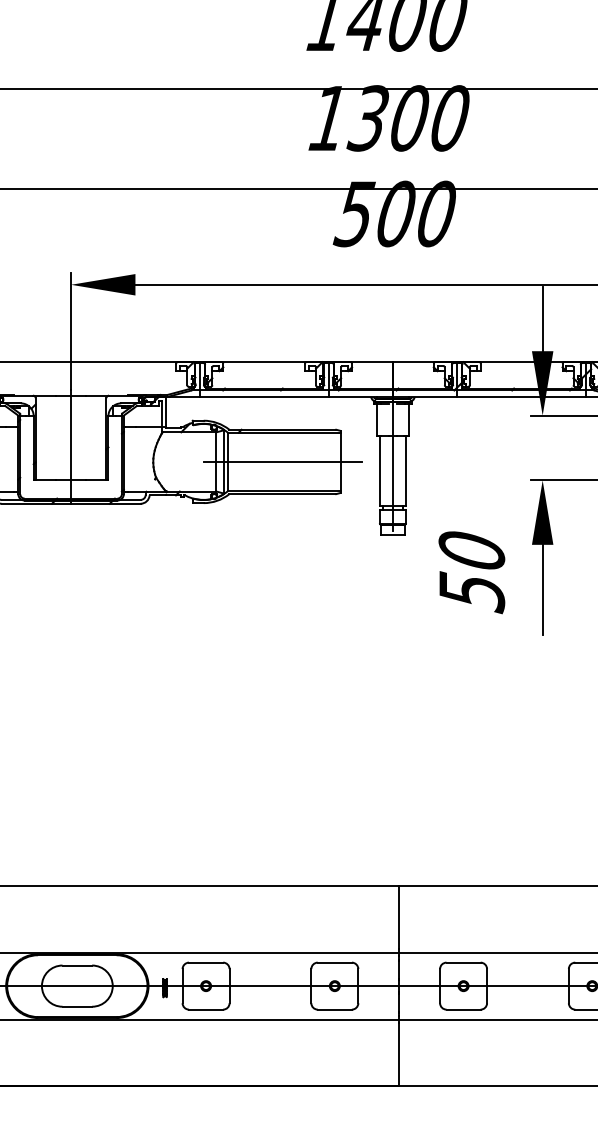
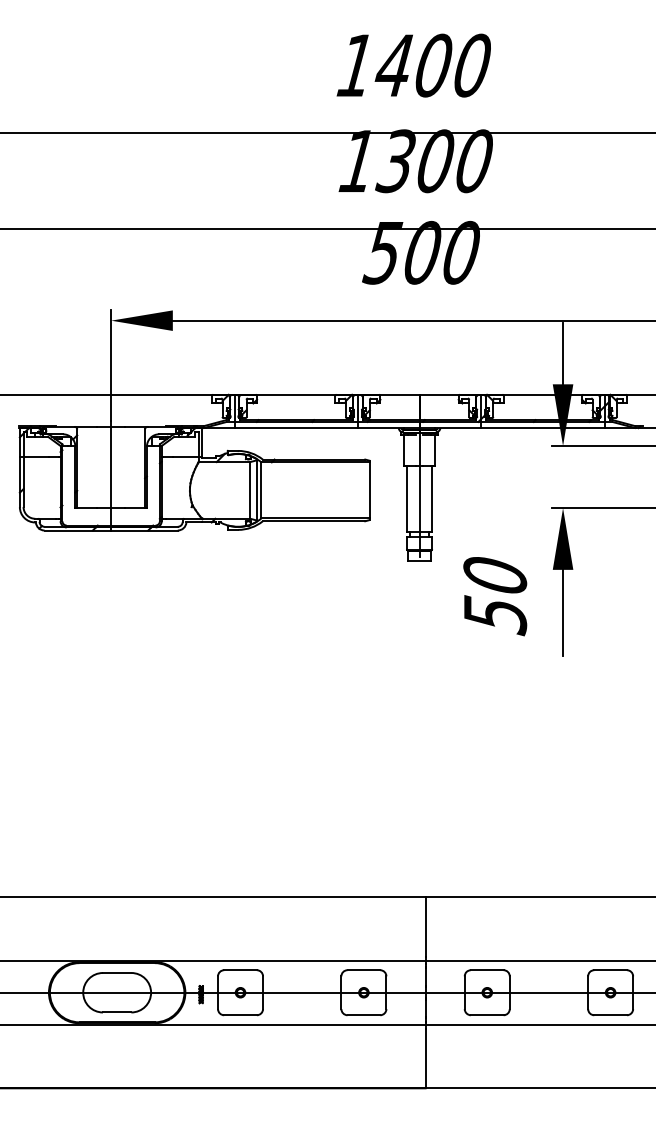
line: (282, 462) -> (313, 490), removed

